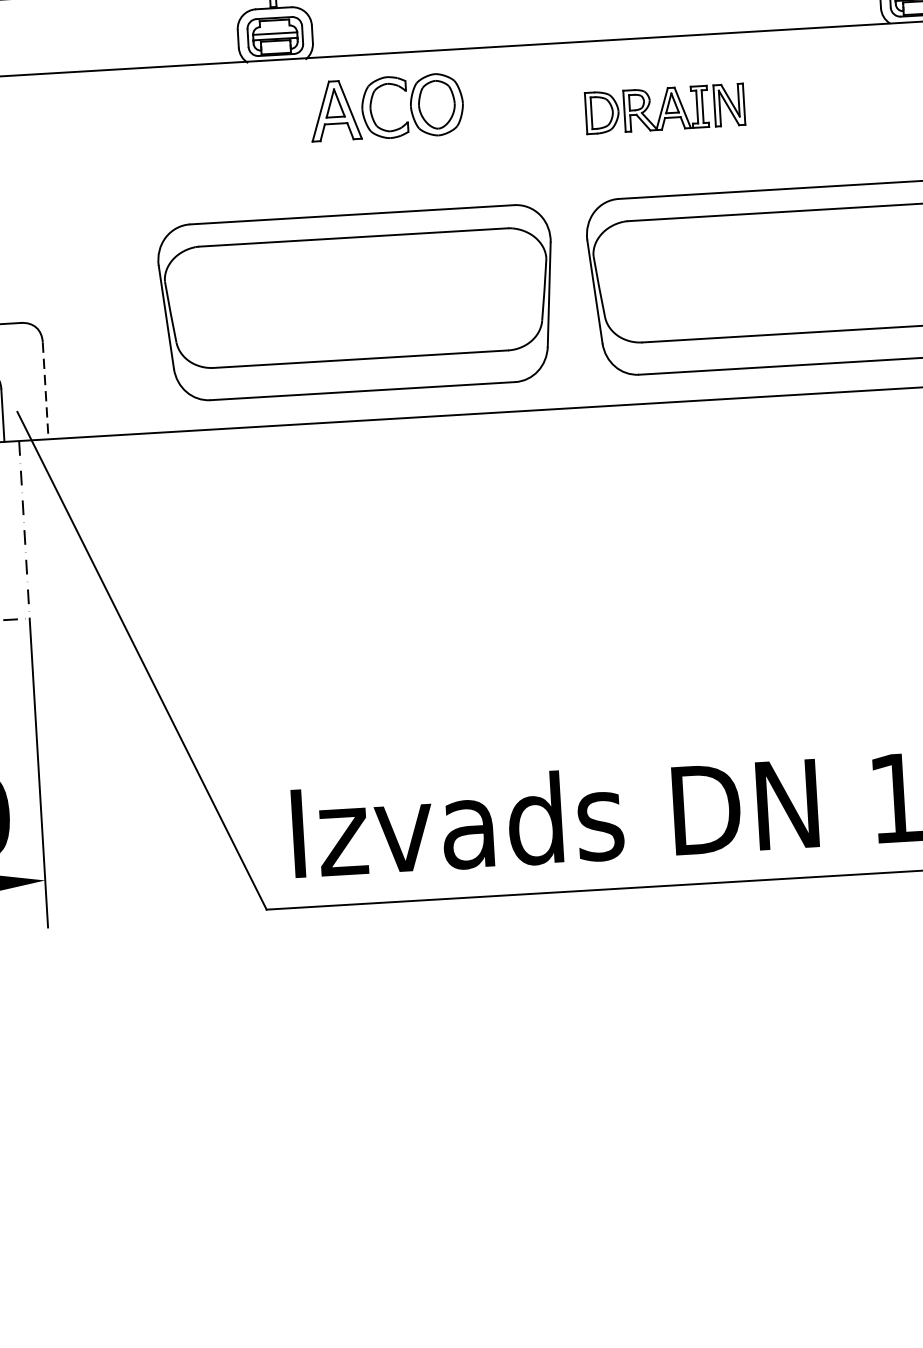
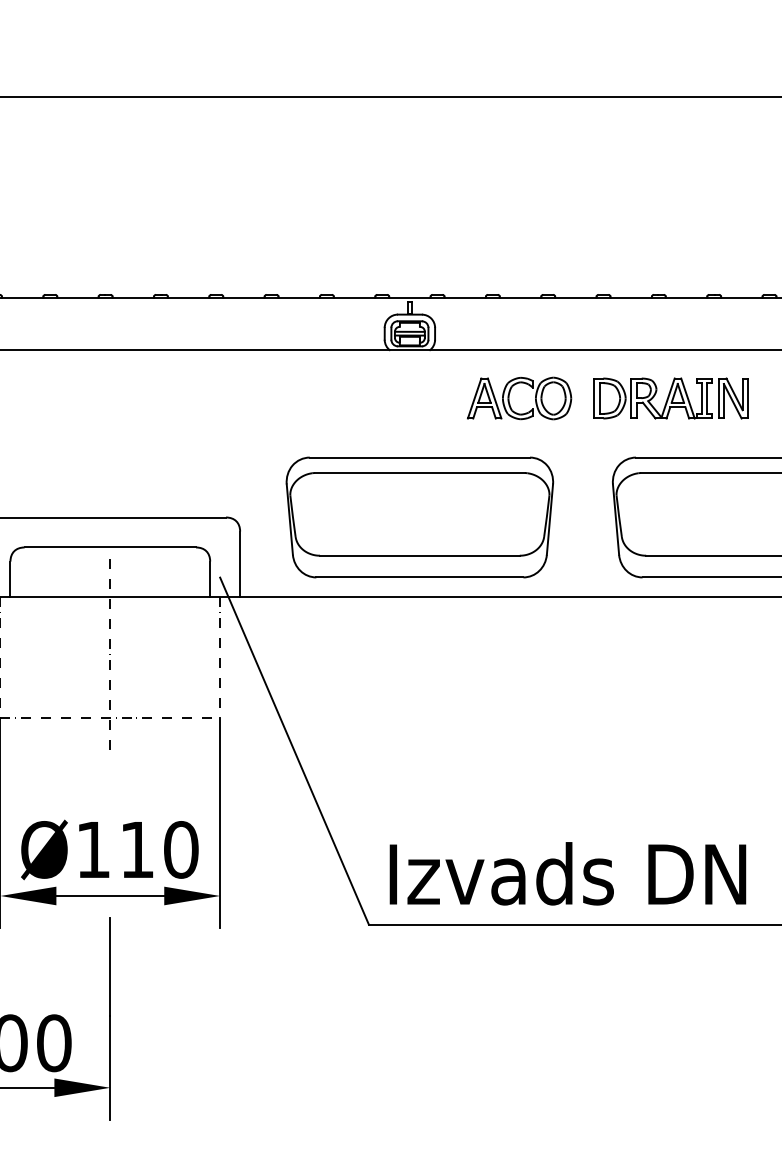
part: (372, 108) -> (509, 398), moved
part: (664, 108) -> (670, 398), size x1.43
part: (357, 302) -> (419, 517), moved
line: (46, 390) -> (240, 564), dashed -> solid

